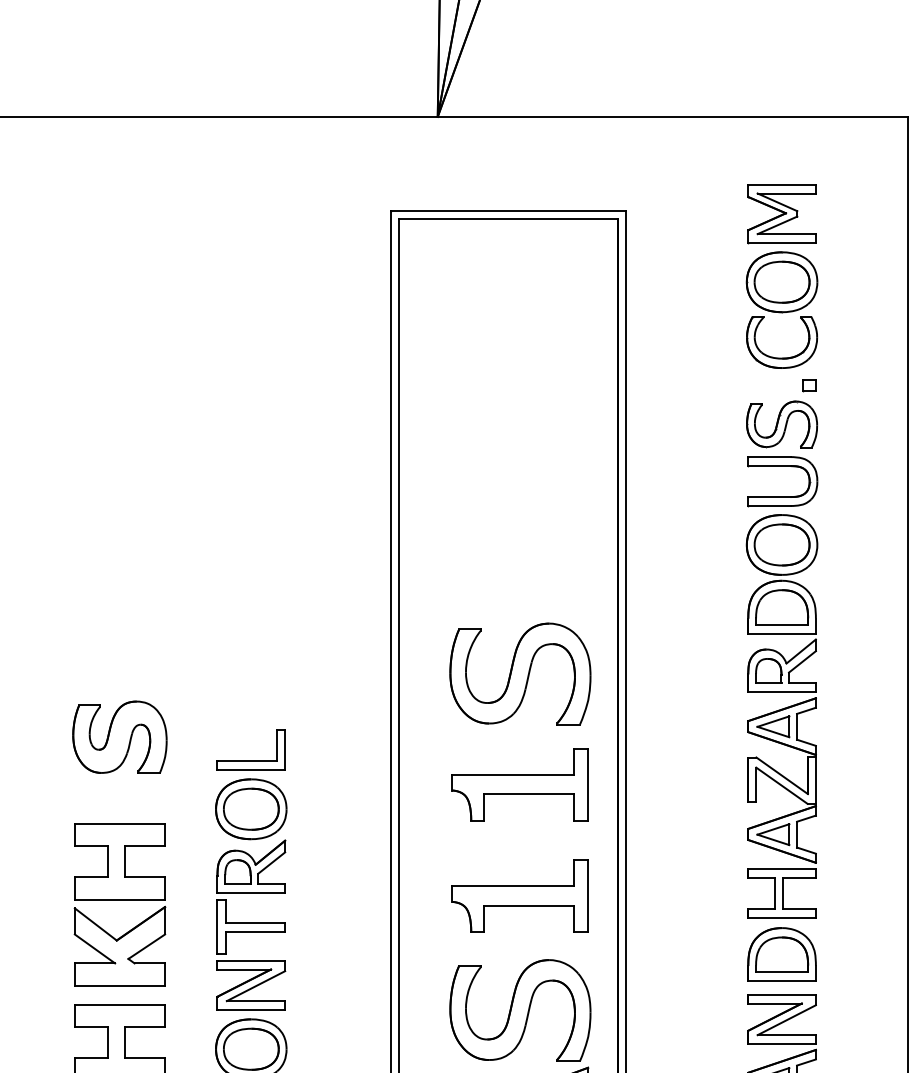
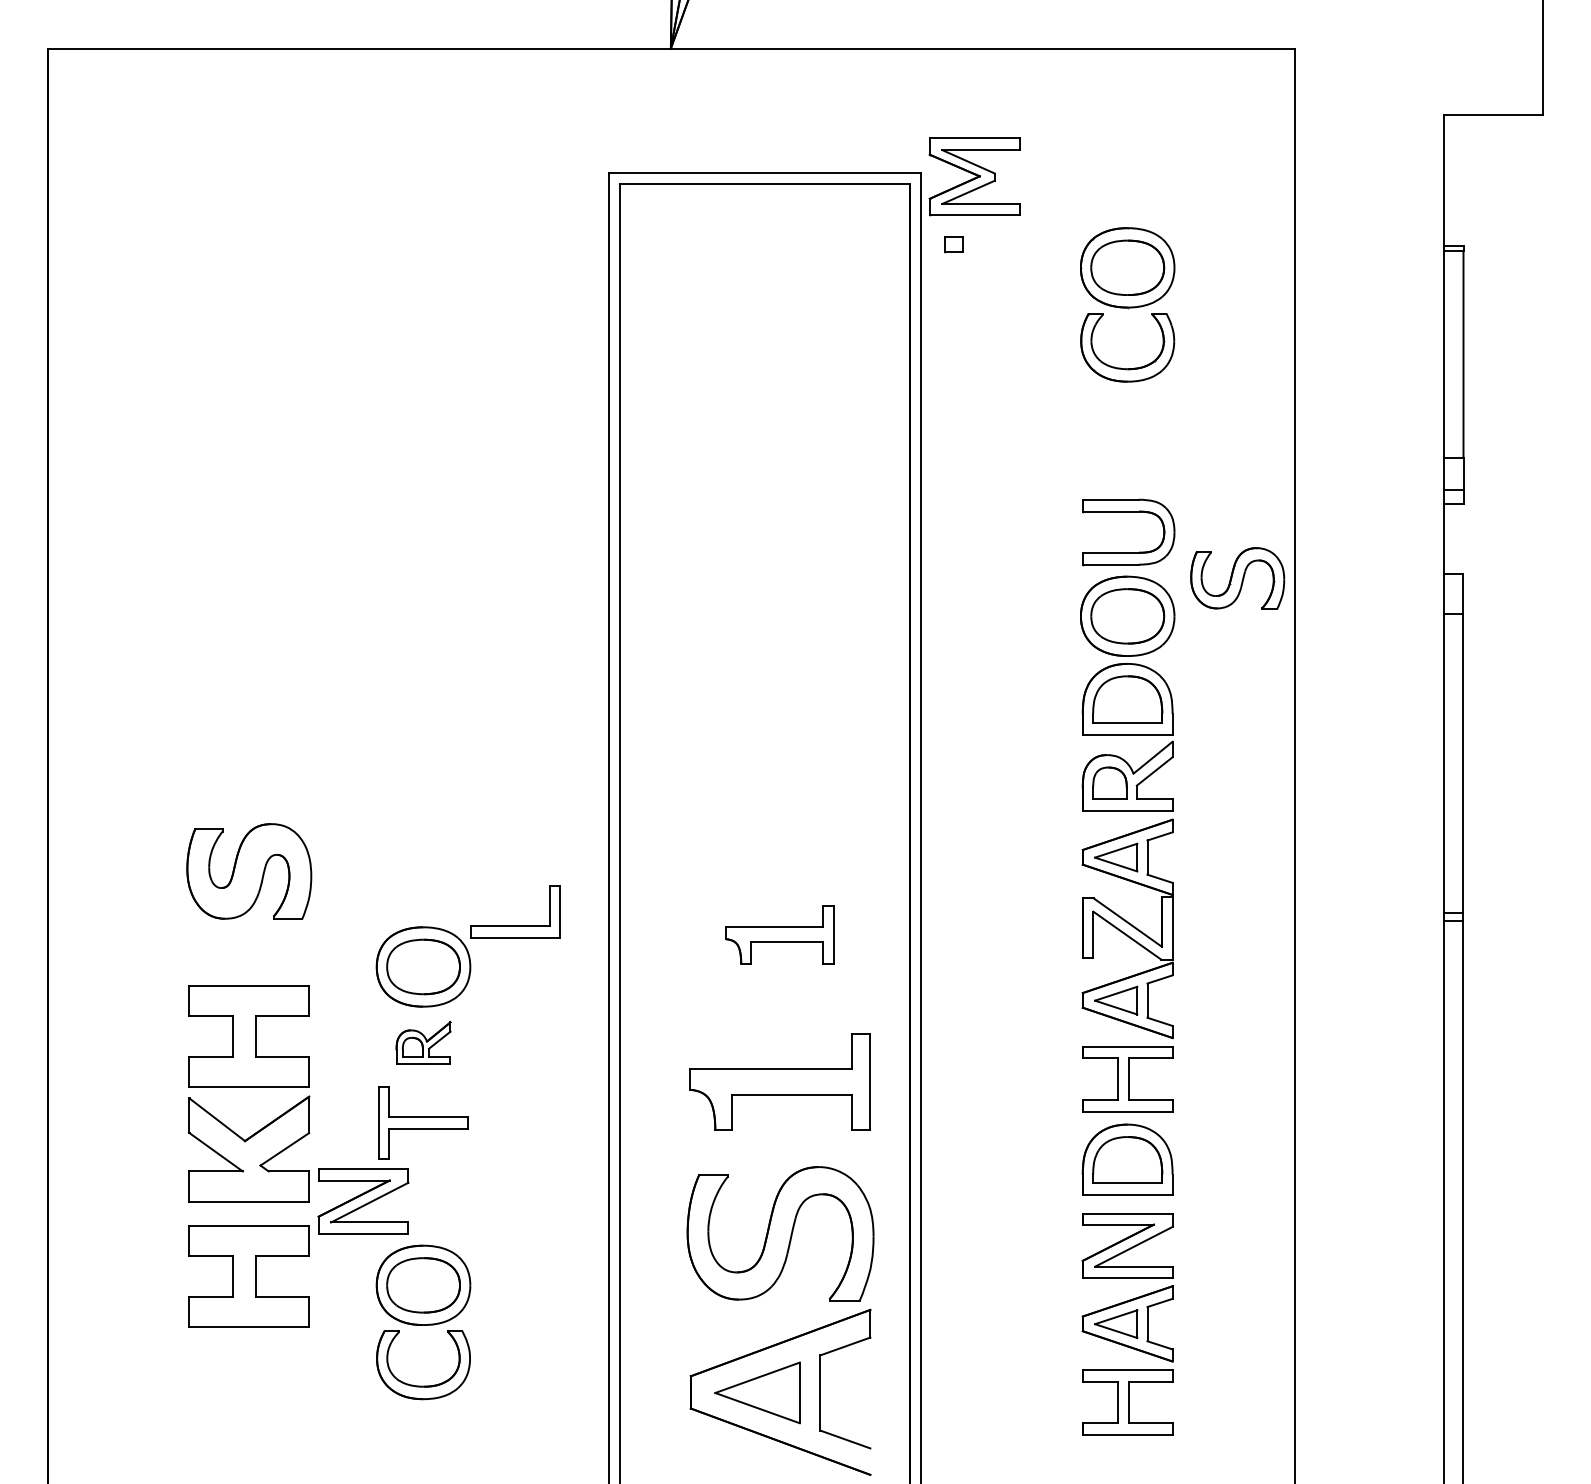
part: (781, 213) -> (974, 176), moved
part: (809, 385) -> (953, 244), moved
part: (781, 424) -> (1237, 578), moved
part: (520, 673) -> (780, 787), removed
part: (251, 759) -> (515, 925), moved
part: (519, 784) -> (779, 934), size x0.6
part: (251, 866) -> (423, 1042), size x0.6
part: (251, 985) -> (363, 1201), moved

